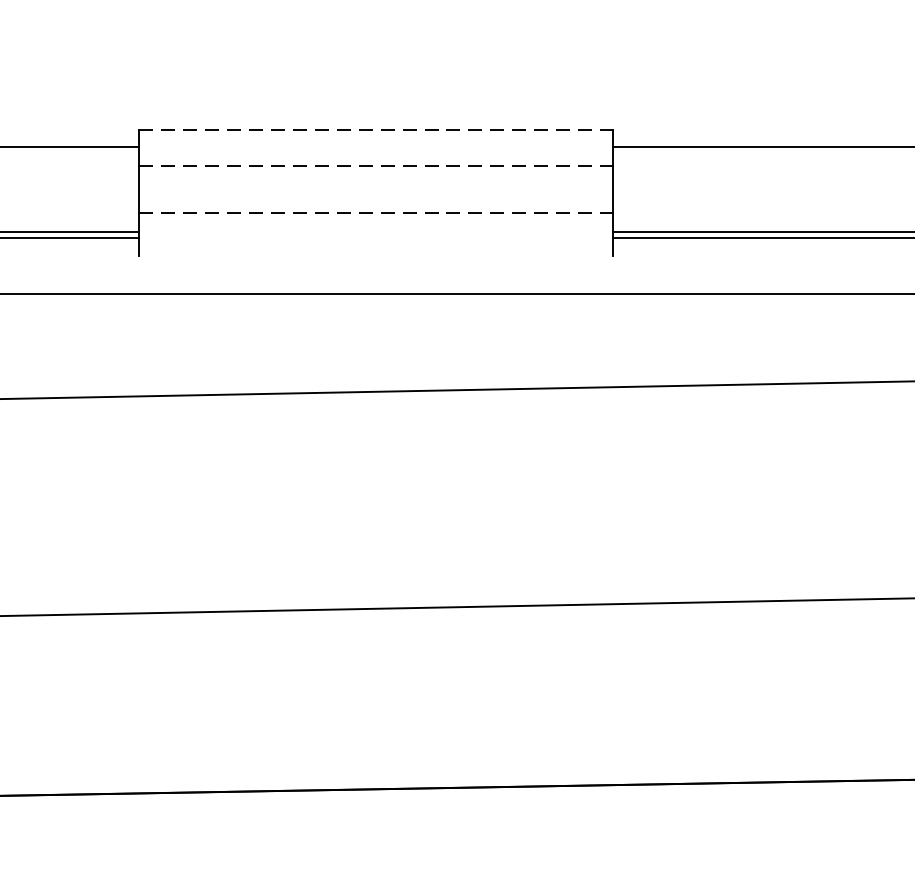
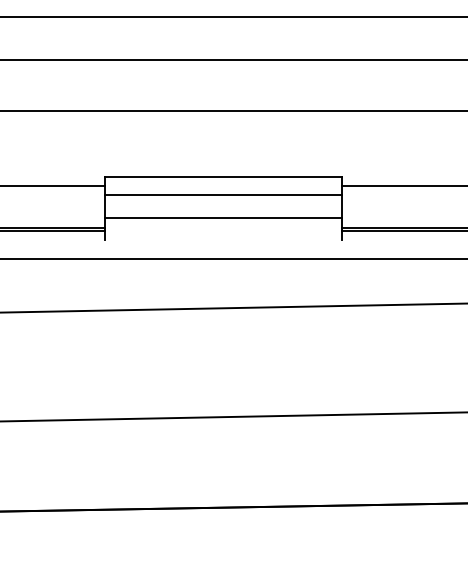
line: (376, 129) -> (223, 176), dashed -> solid
line: (376, 164) -> (223, 194), dashed -> solid
line: (376, 212) -> (223, 218), dashed -> solid

